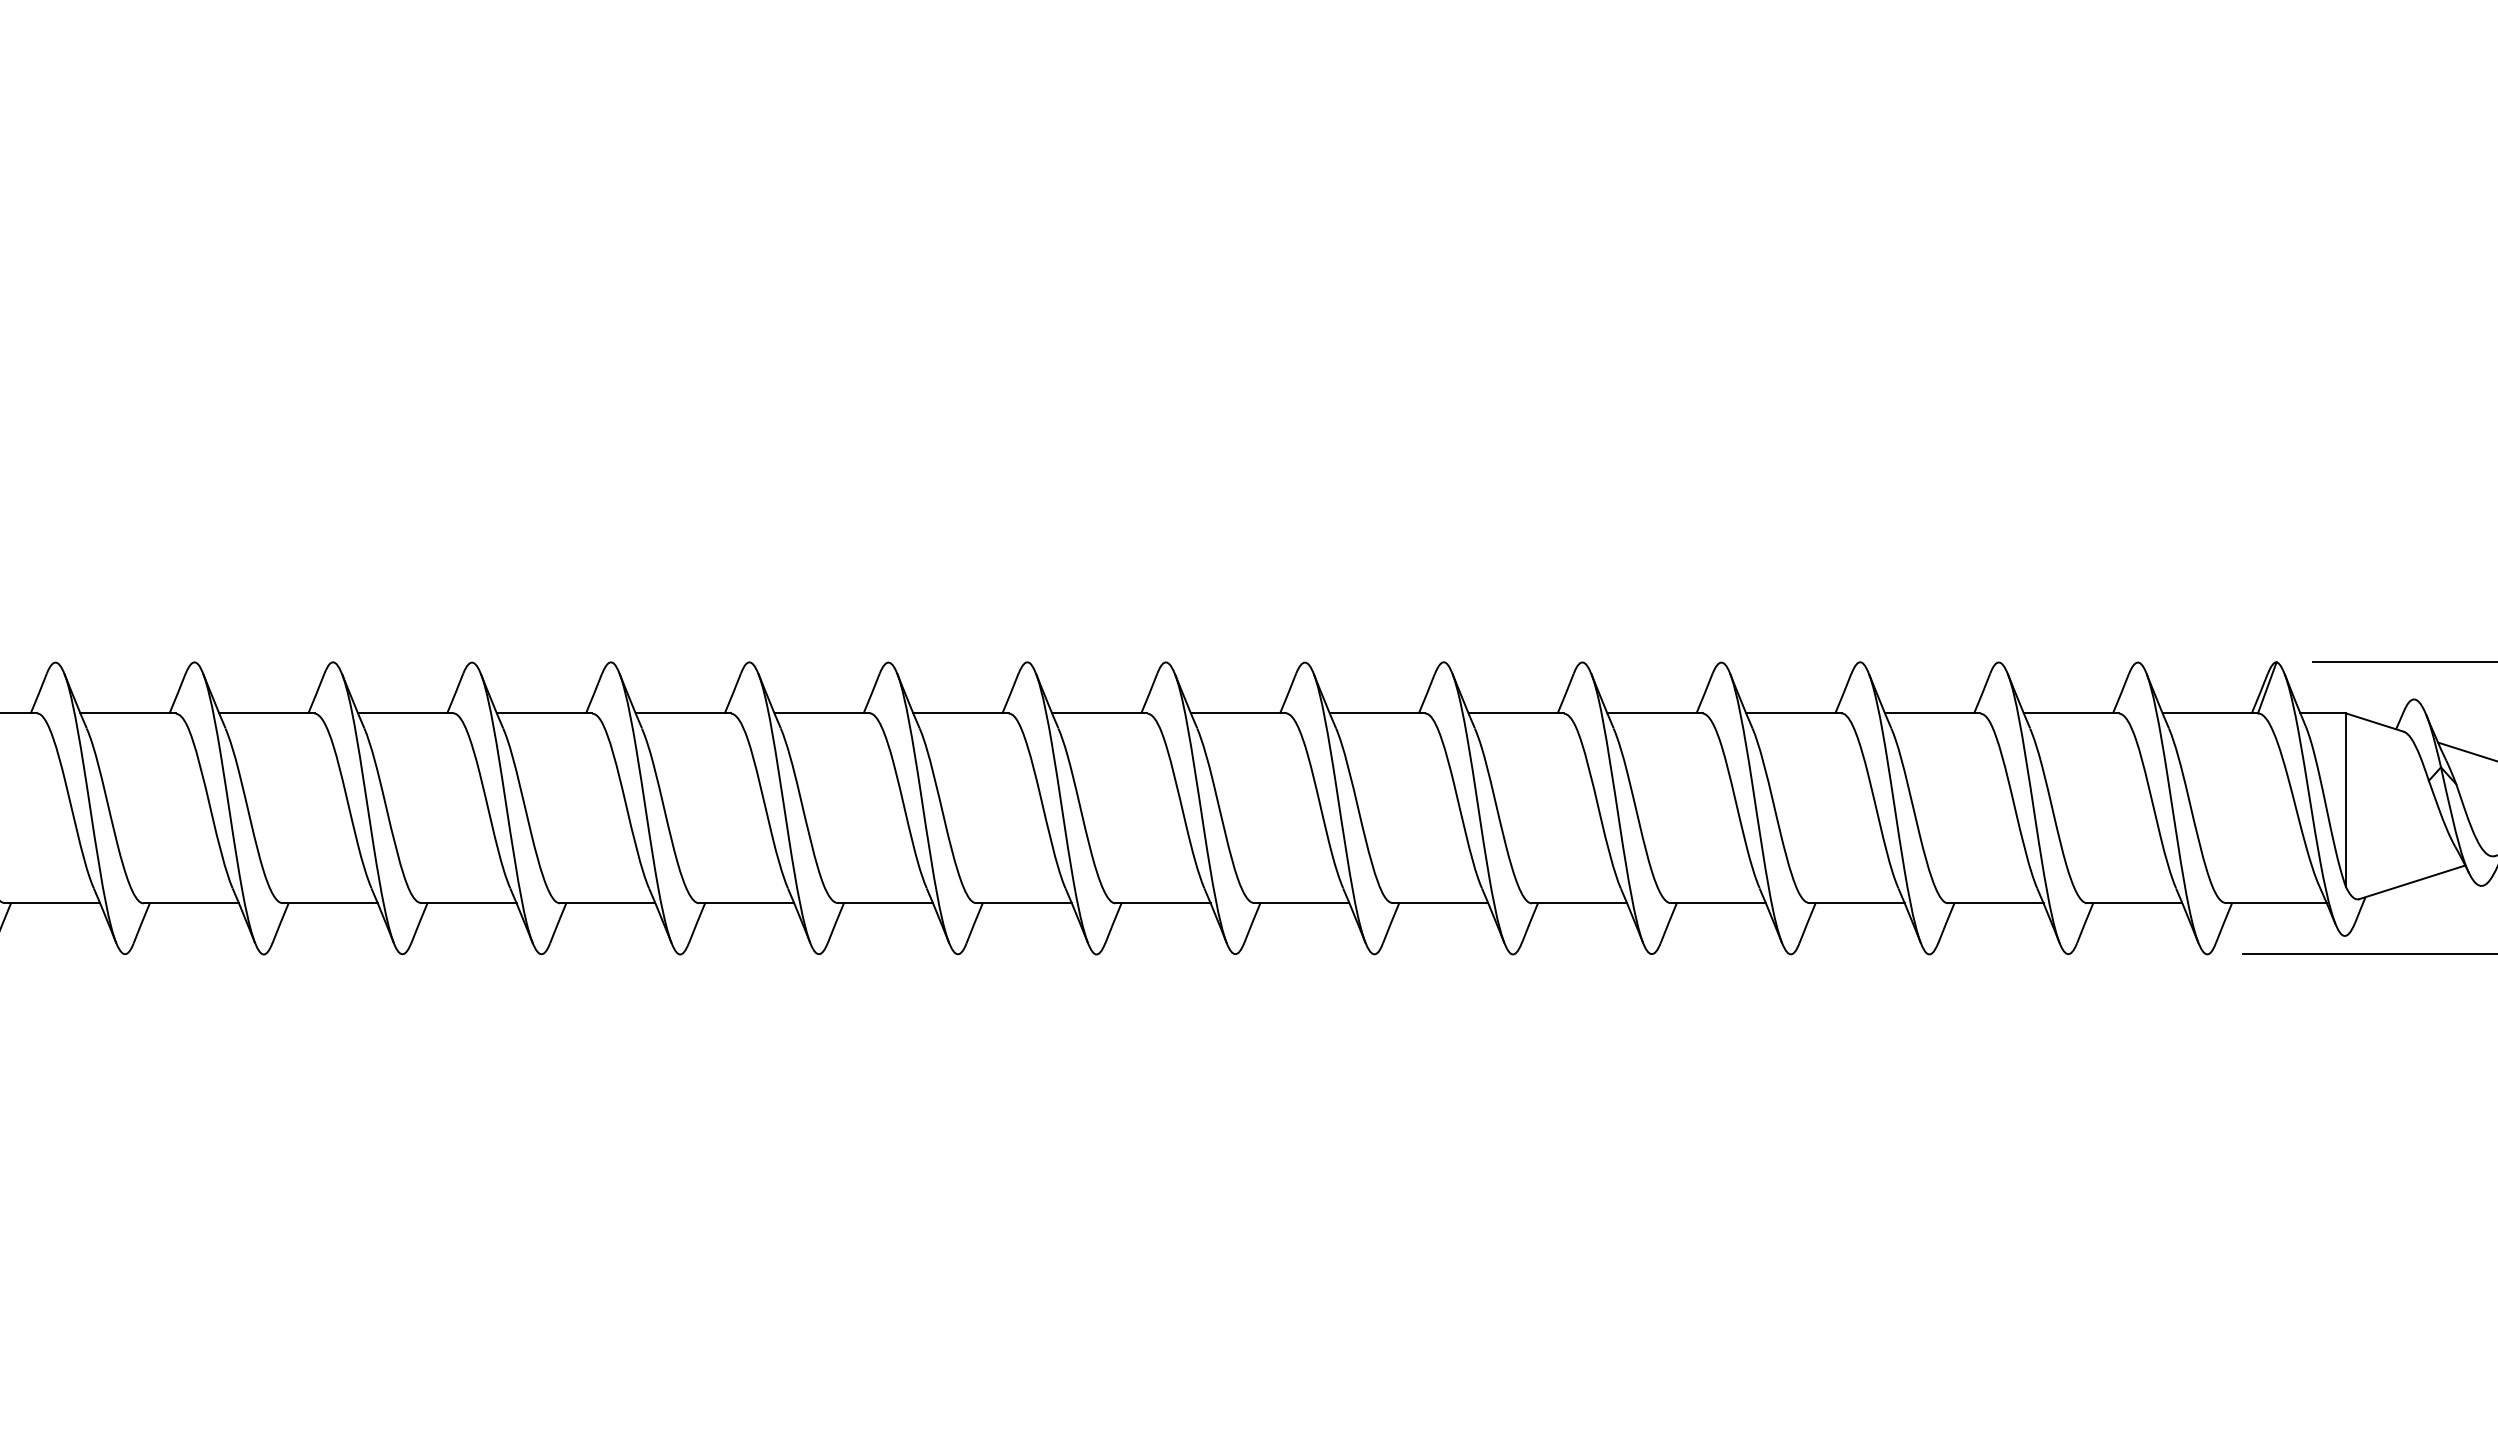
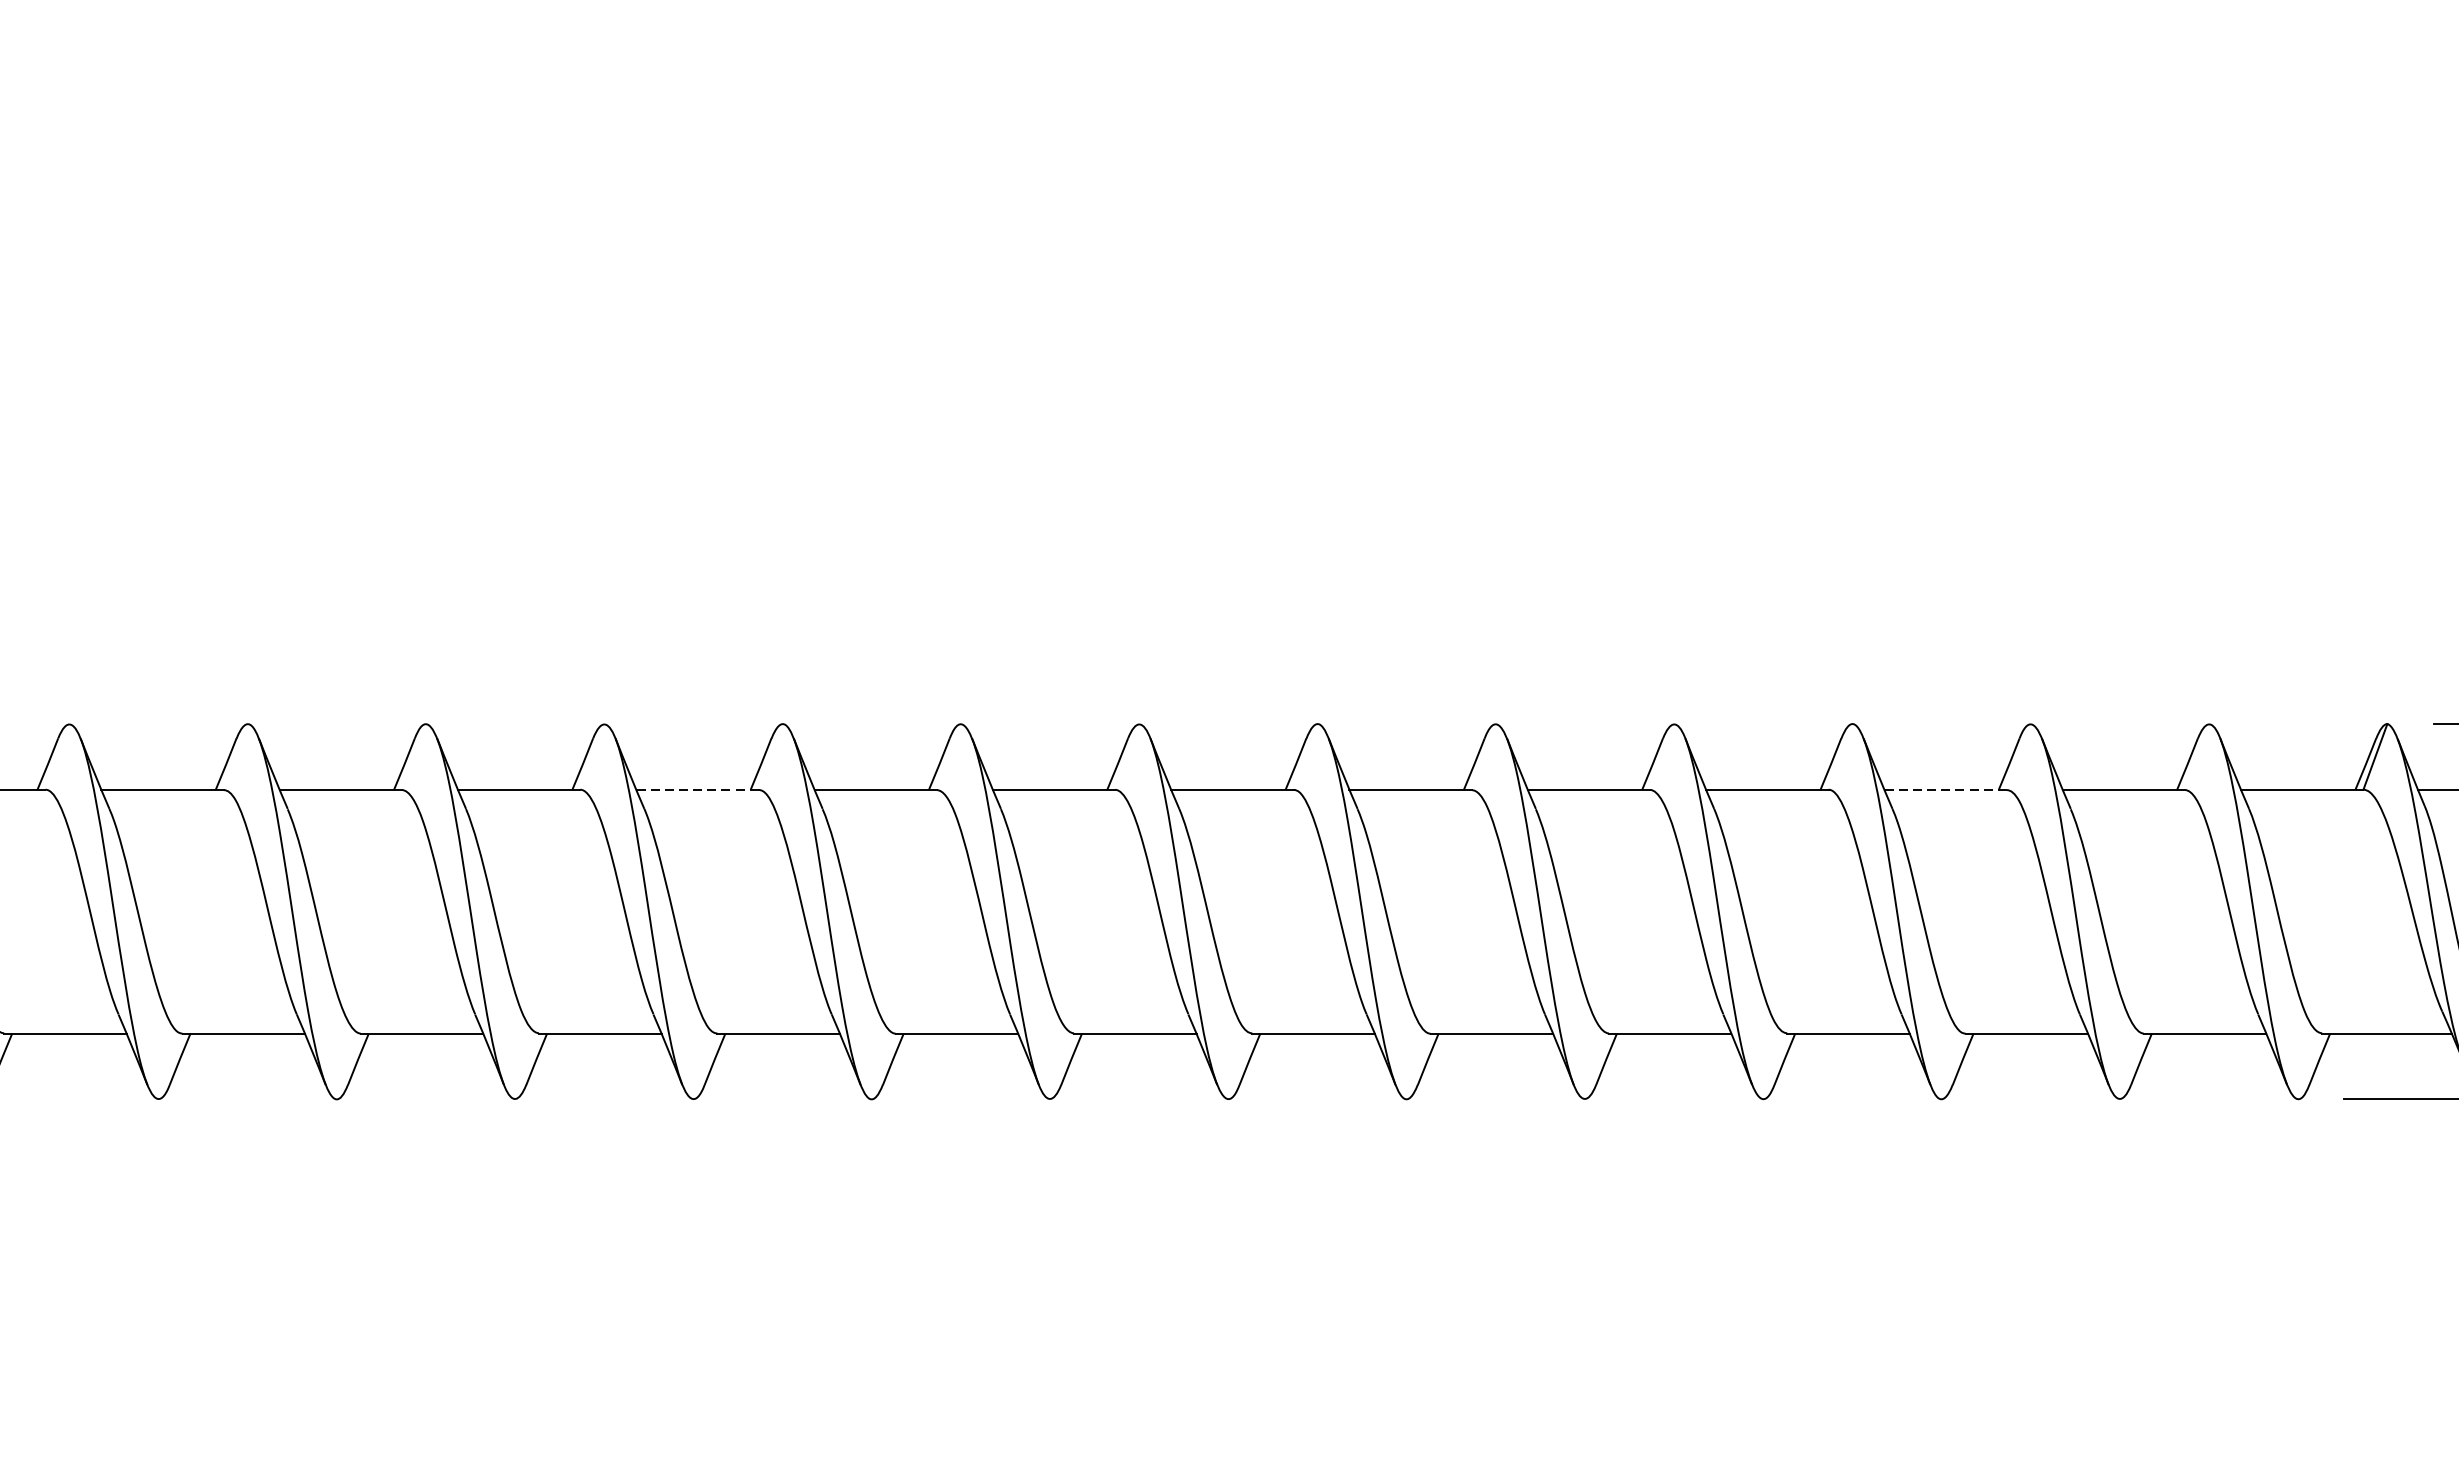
line: (960, 713) -> (696, 789), solid -> dashed
line: (1932, 713) -> (1945, 789), solid -> dashed

